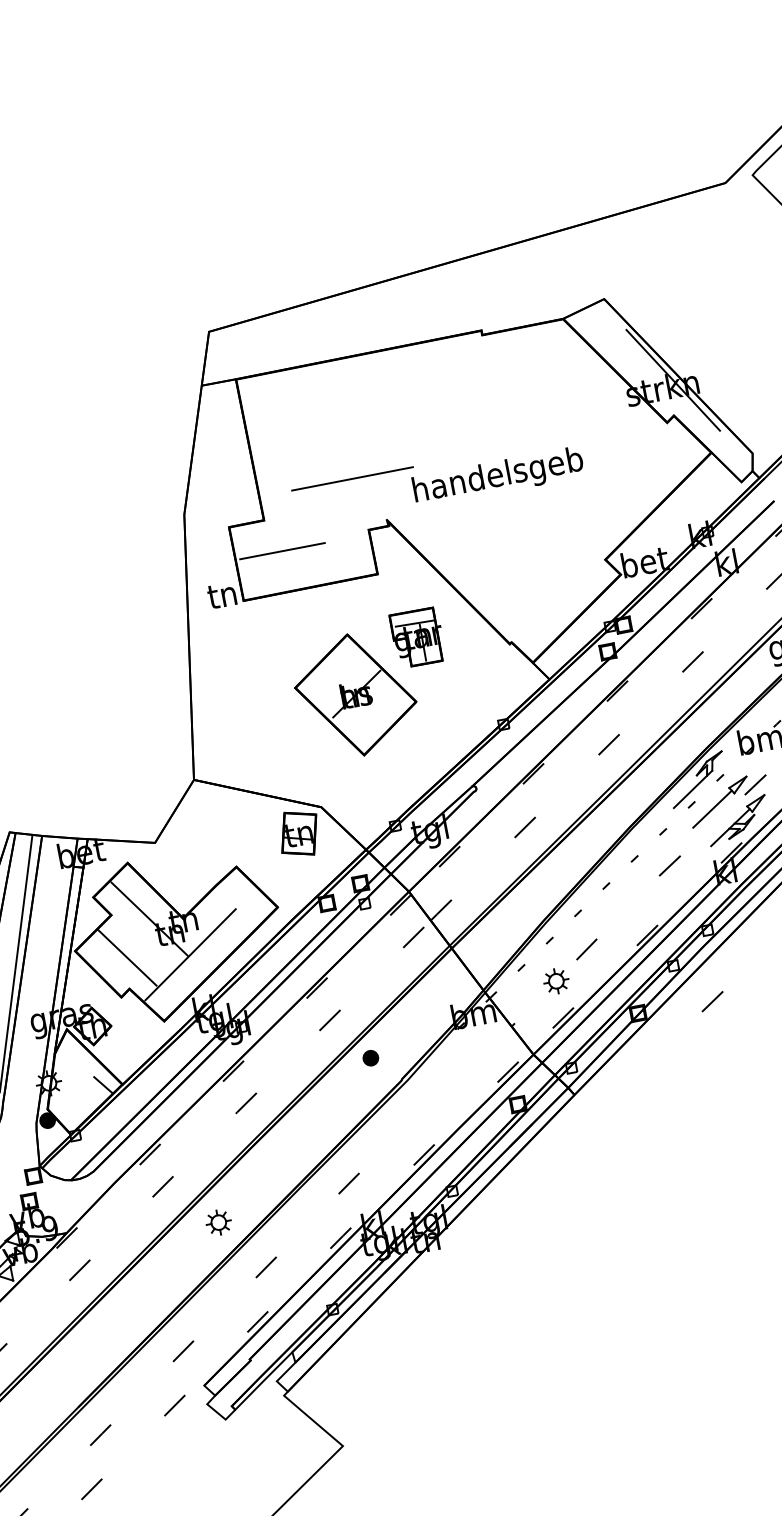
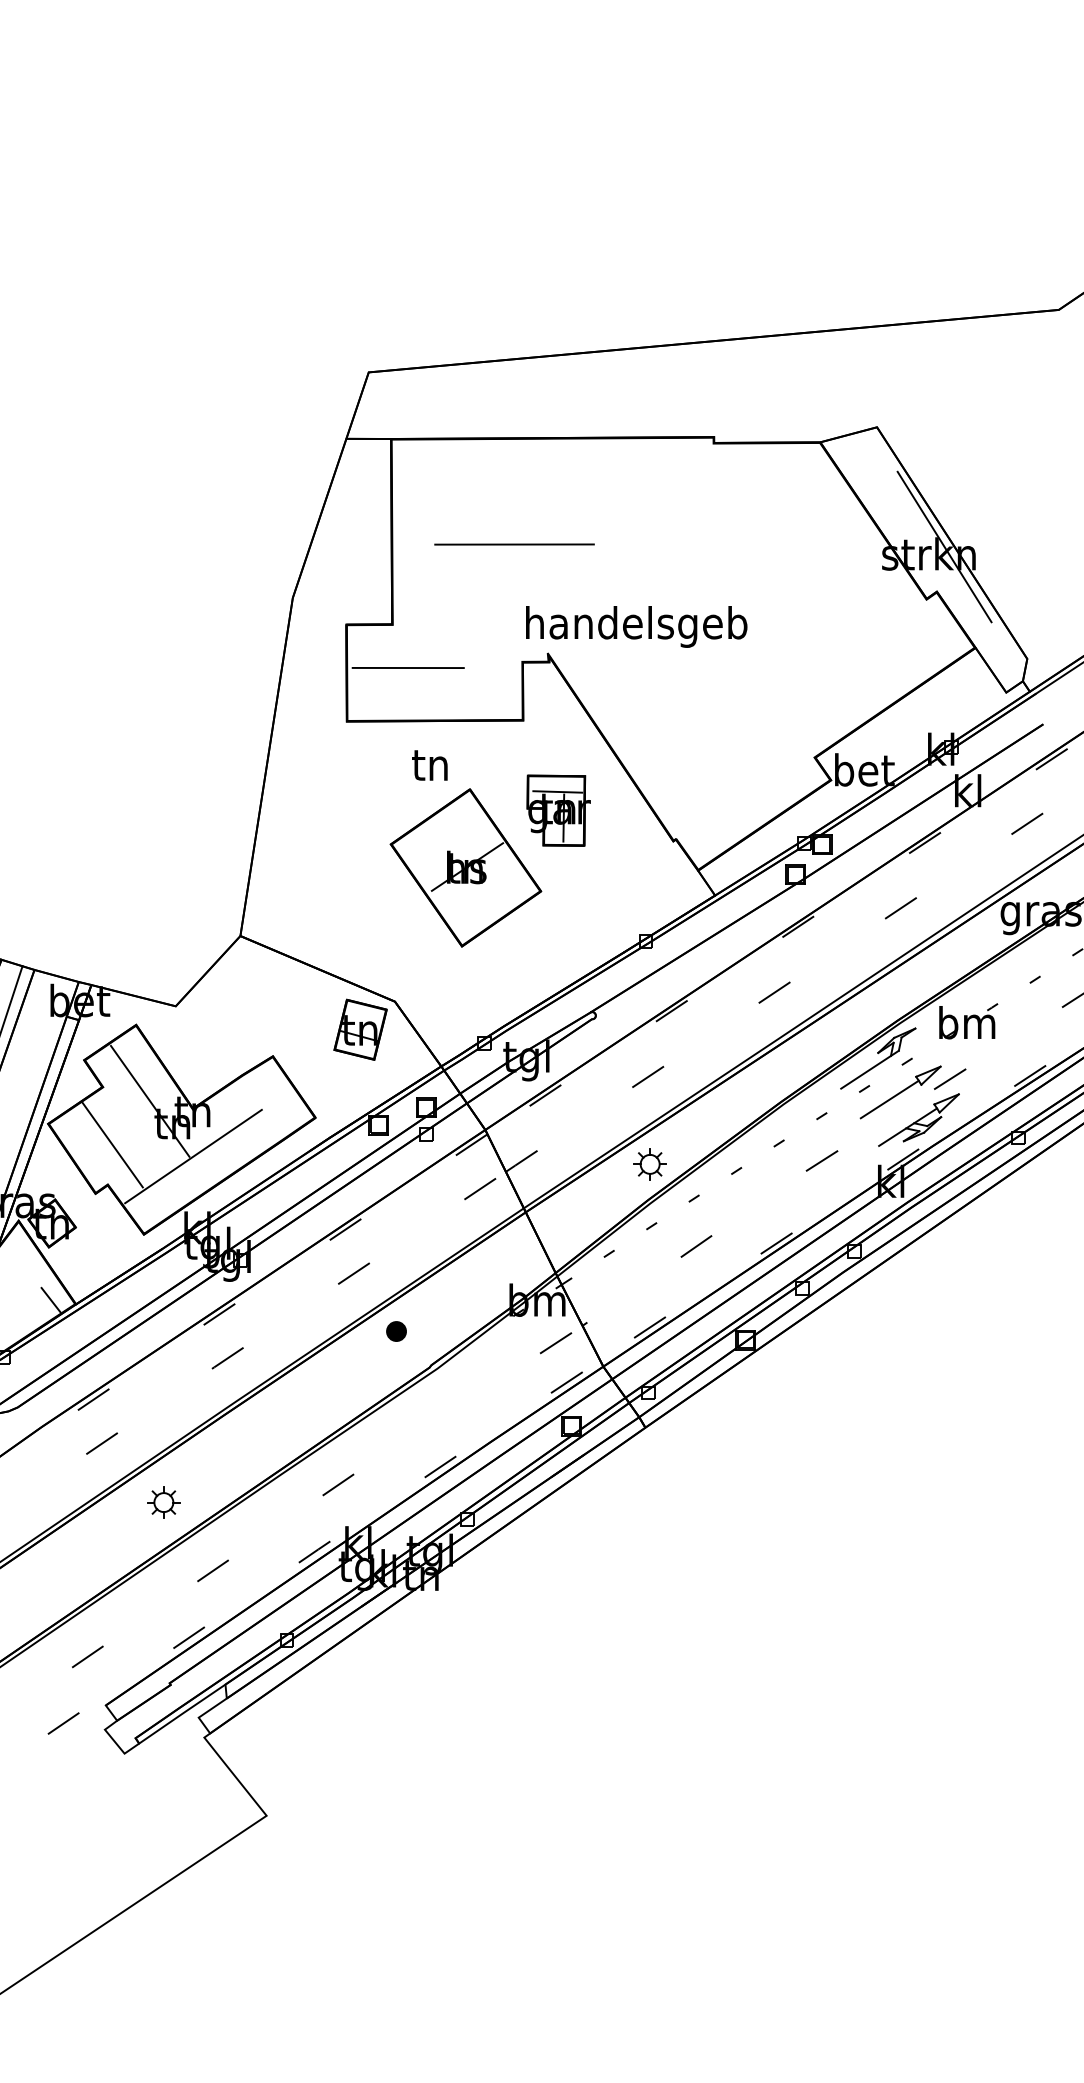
text: (498, 476) -> (636, 626), moved
line: (352, 478) -> (514, 544), moved
text: (221, 595) -> (429, 765), moved
part: (555, 981) -> (649, 1164), moved
line: (712, 1001) -> (555, 1343), moved

